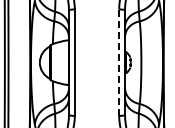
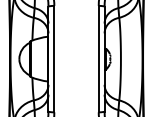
line: (119, 62) -> (99, 58), dashed -> solid

